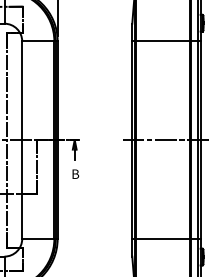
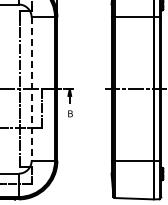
line: (21, 140) -> (31, 89), solid -> dashed

